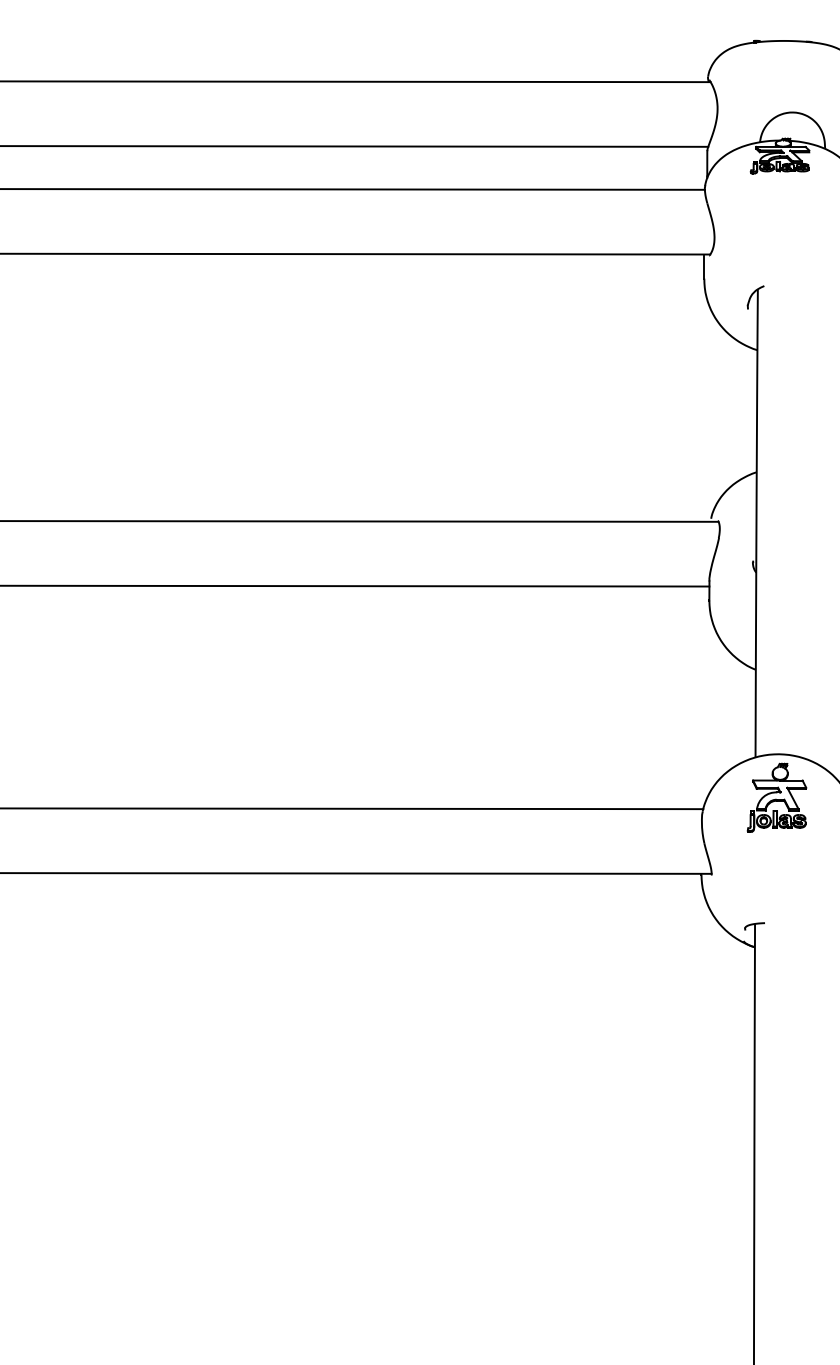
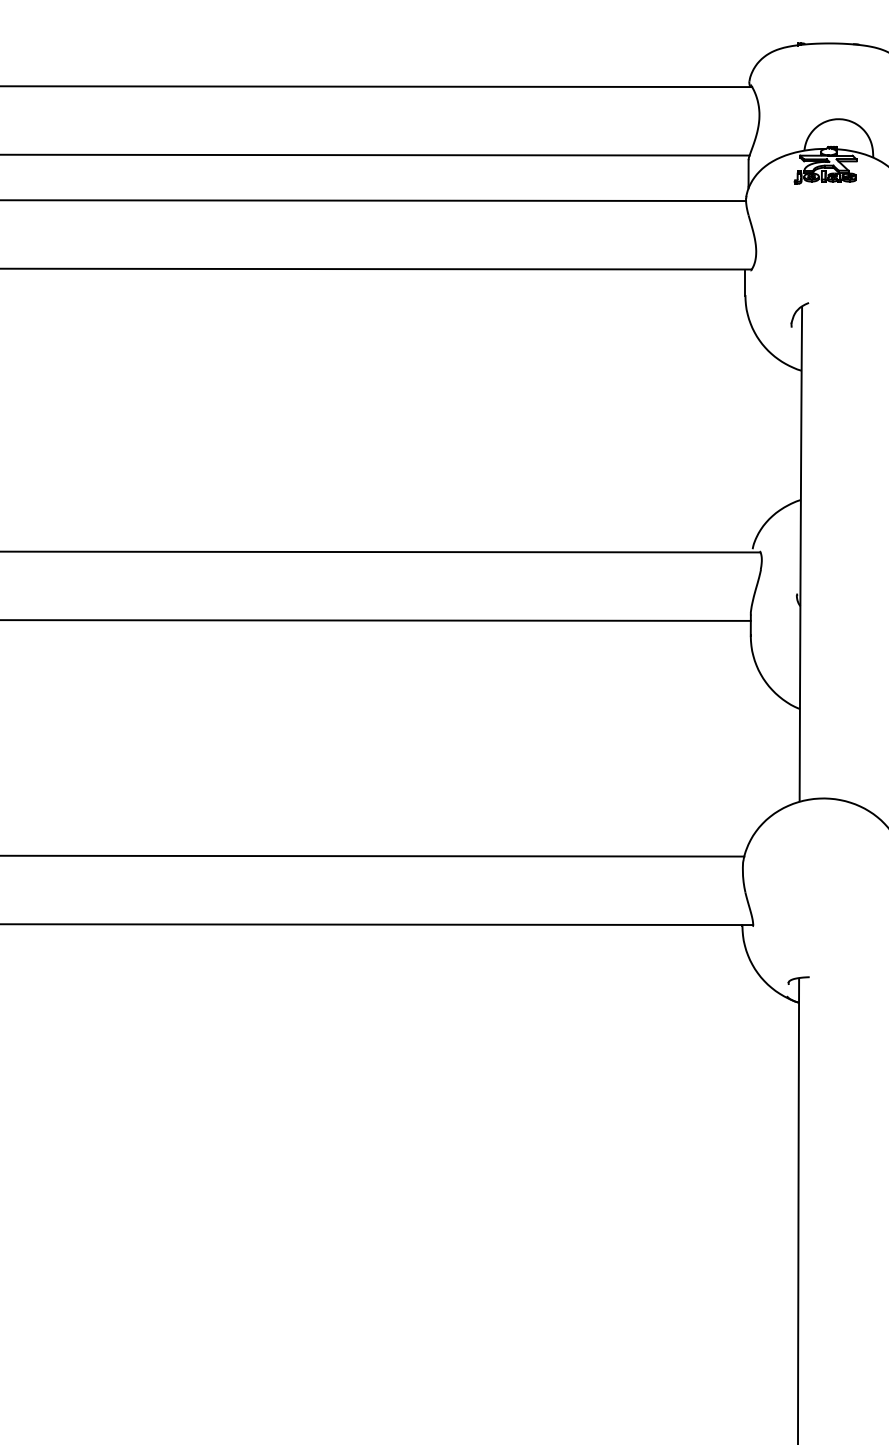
part: (777, 797) -> (822, 844), removed

